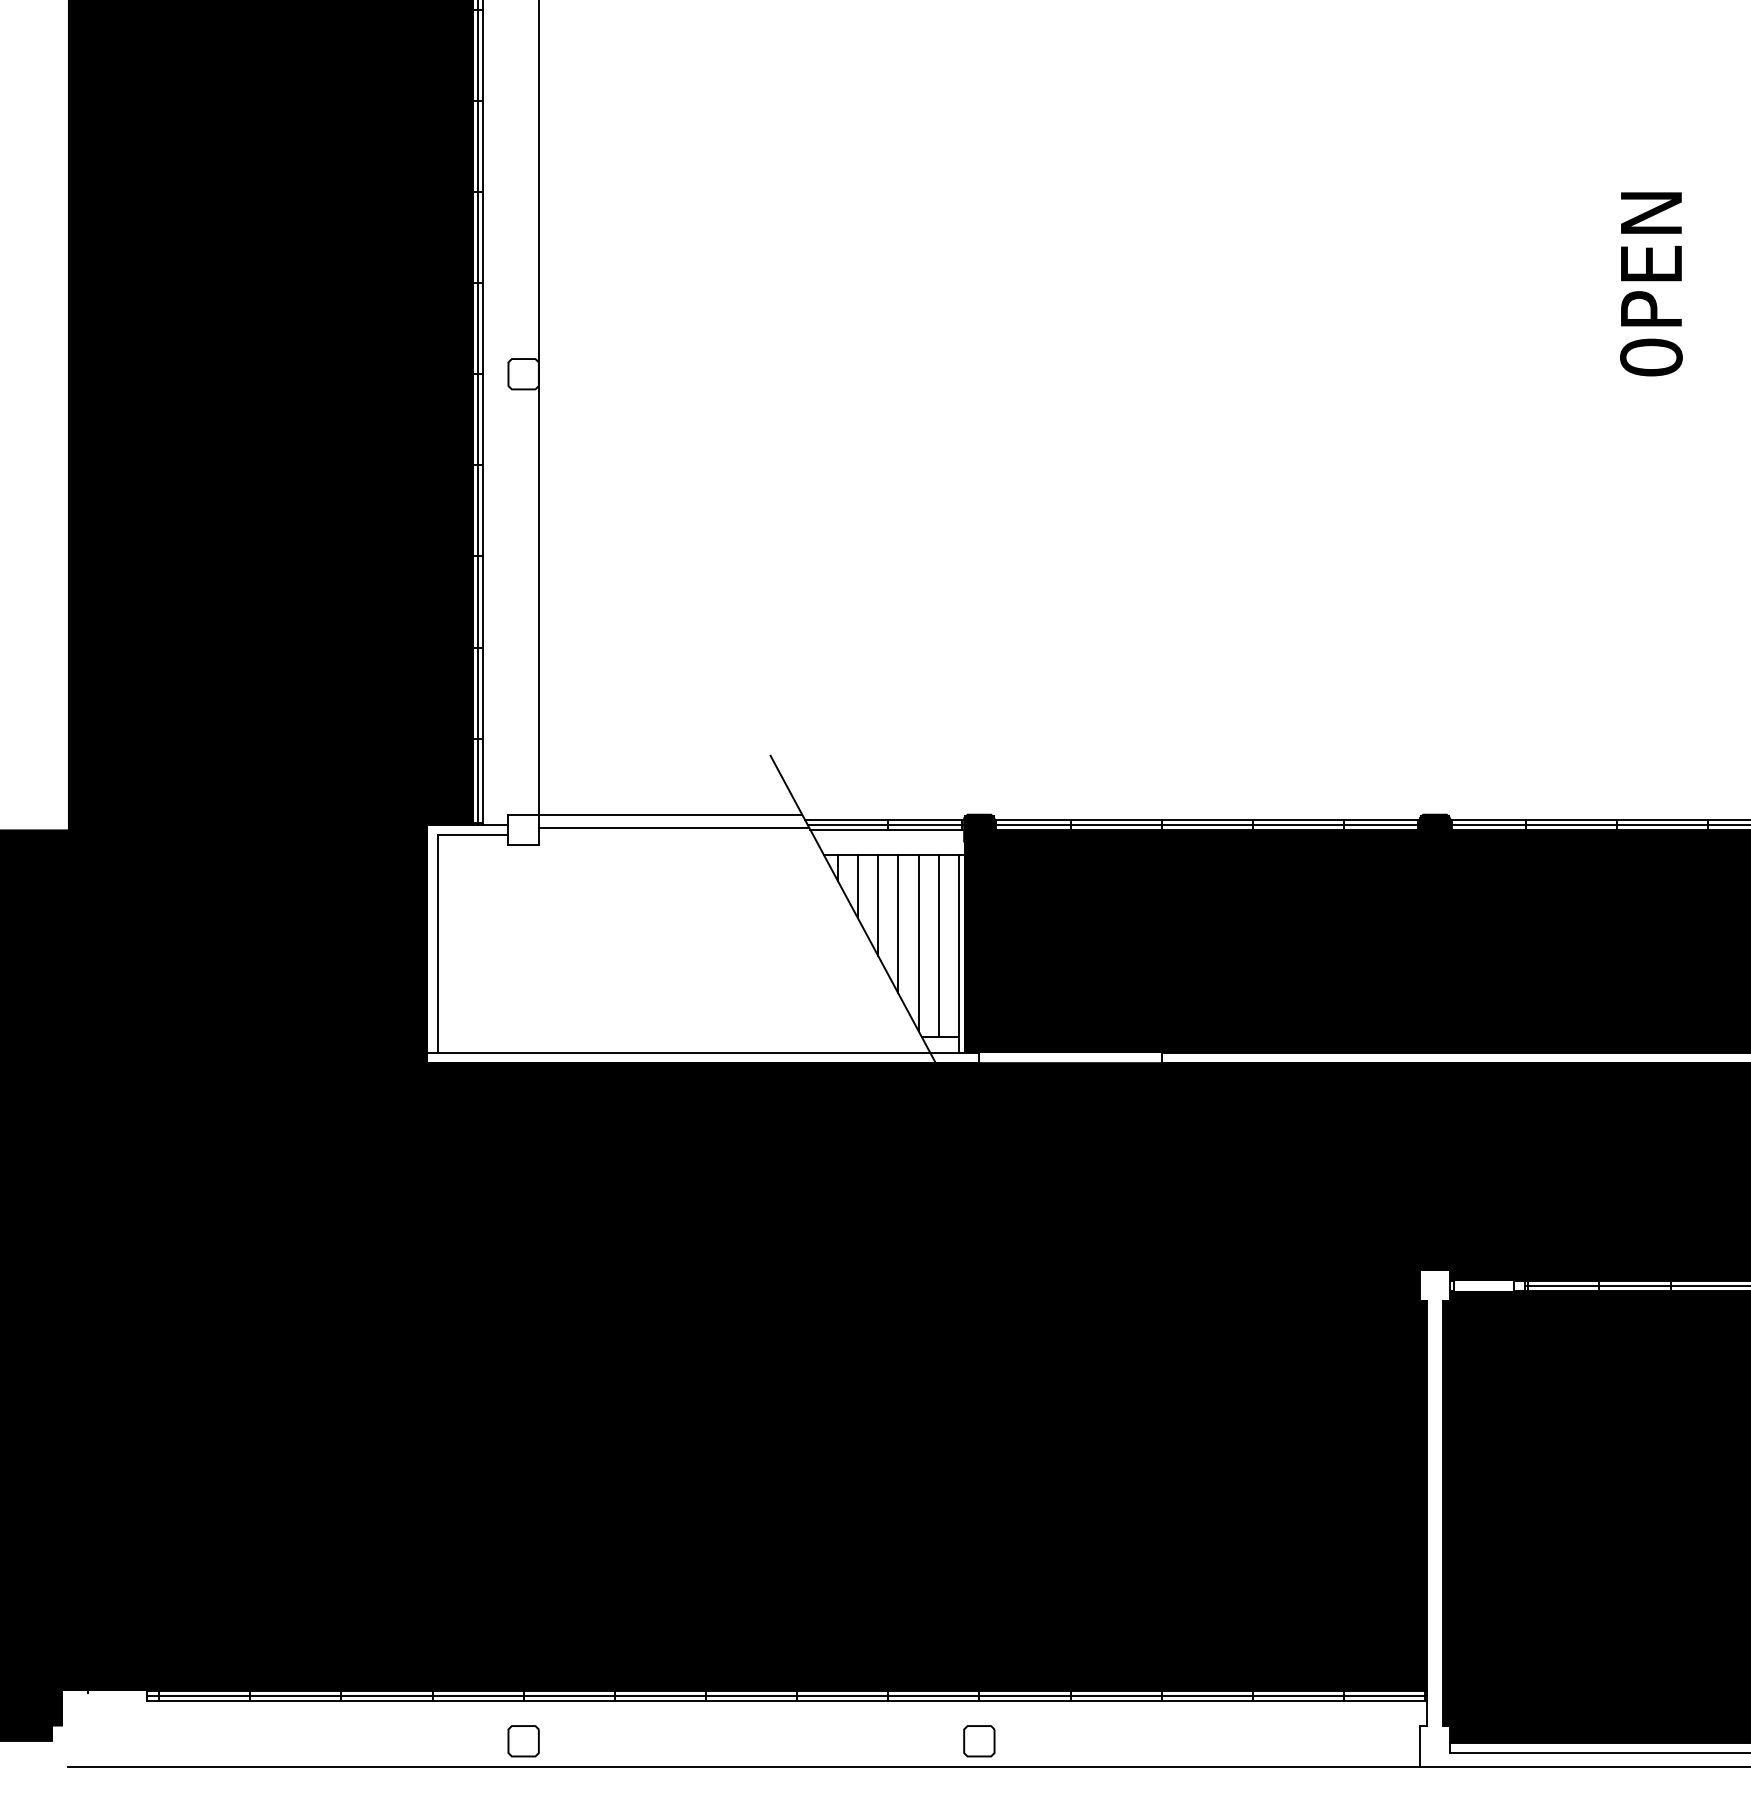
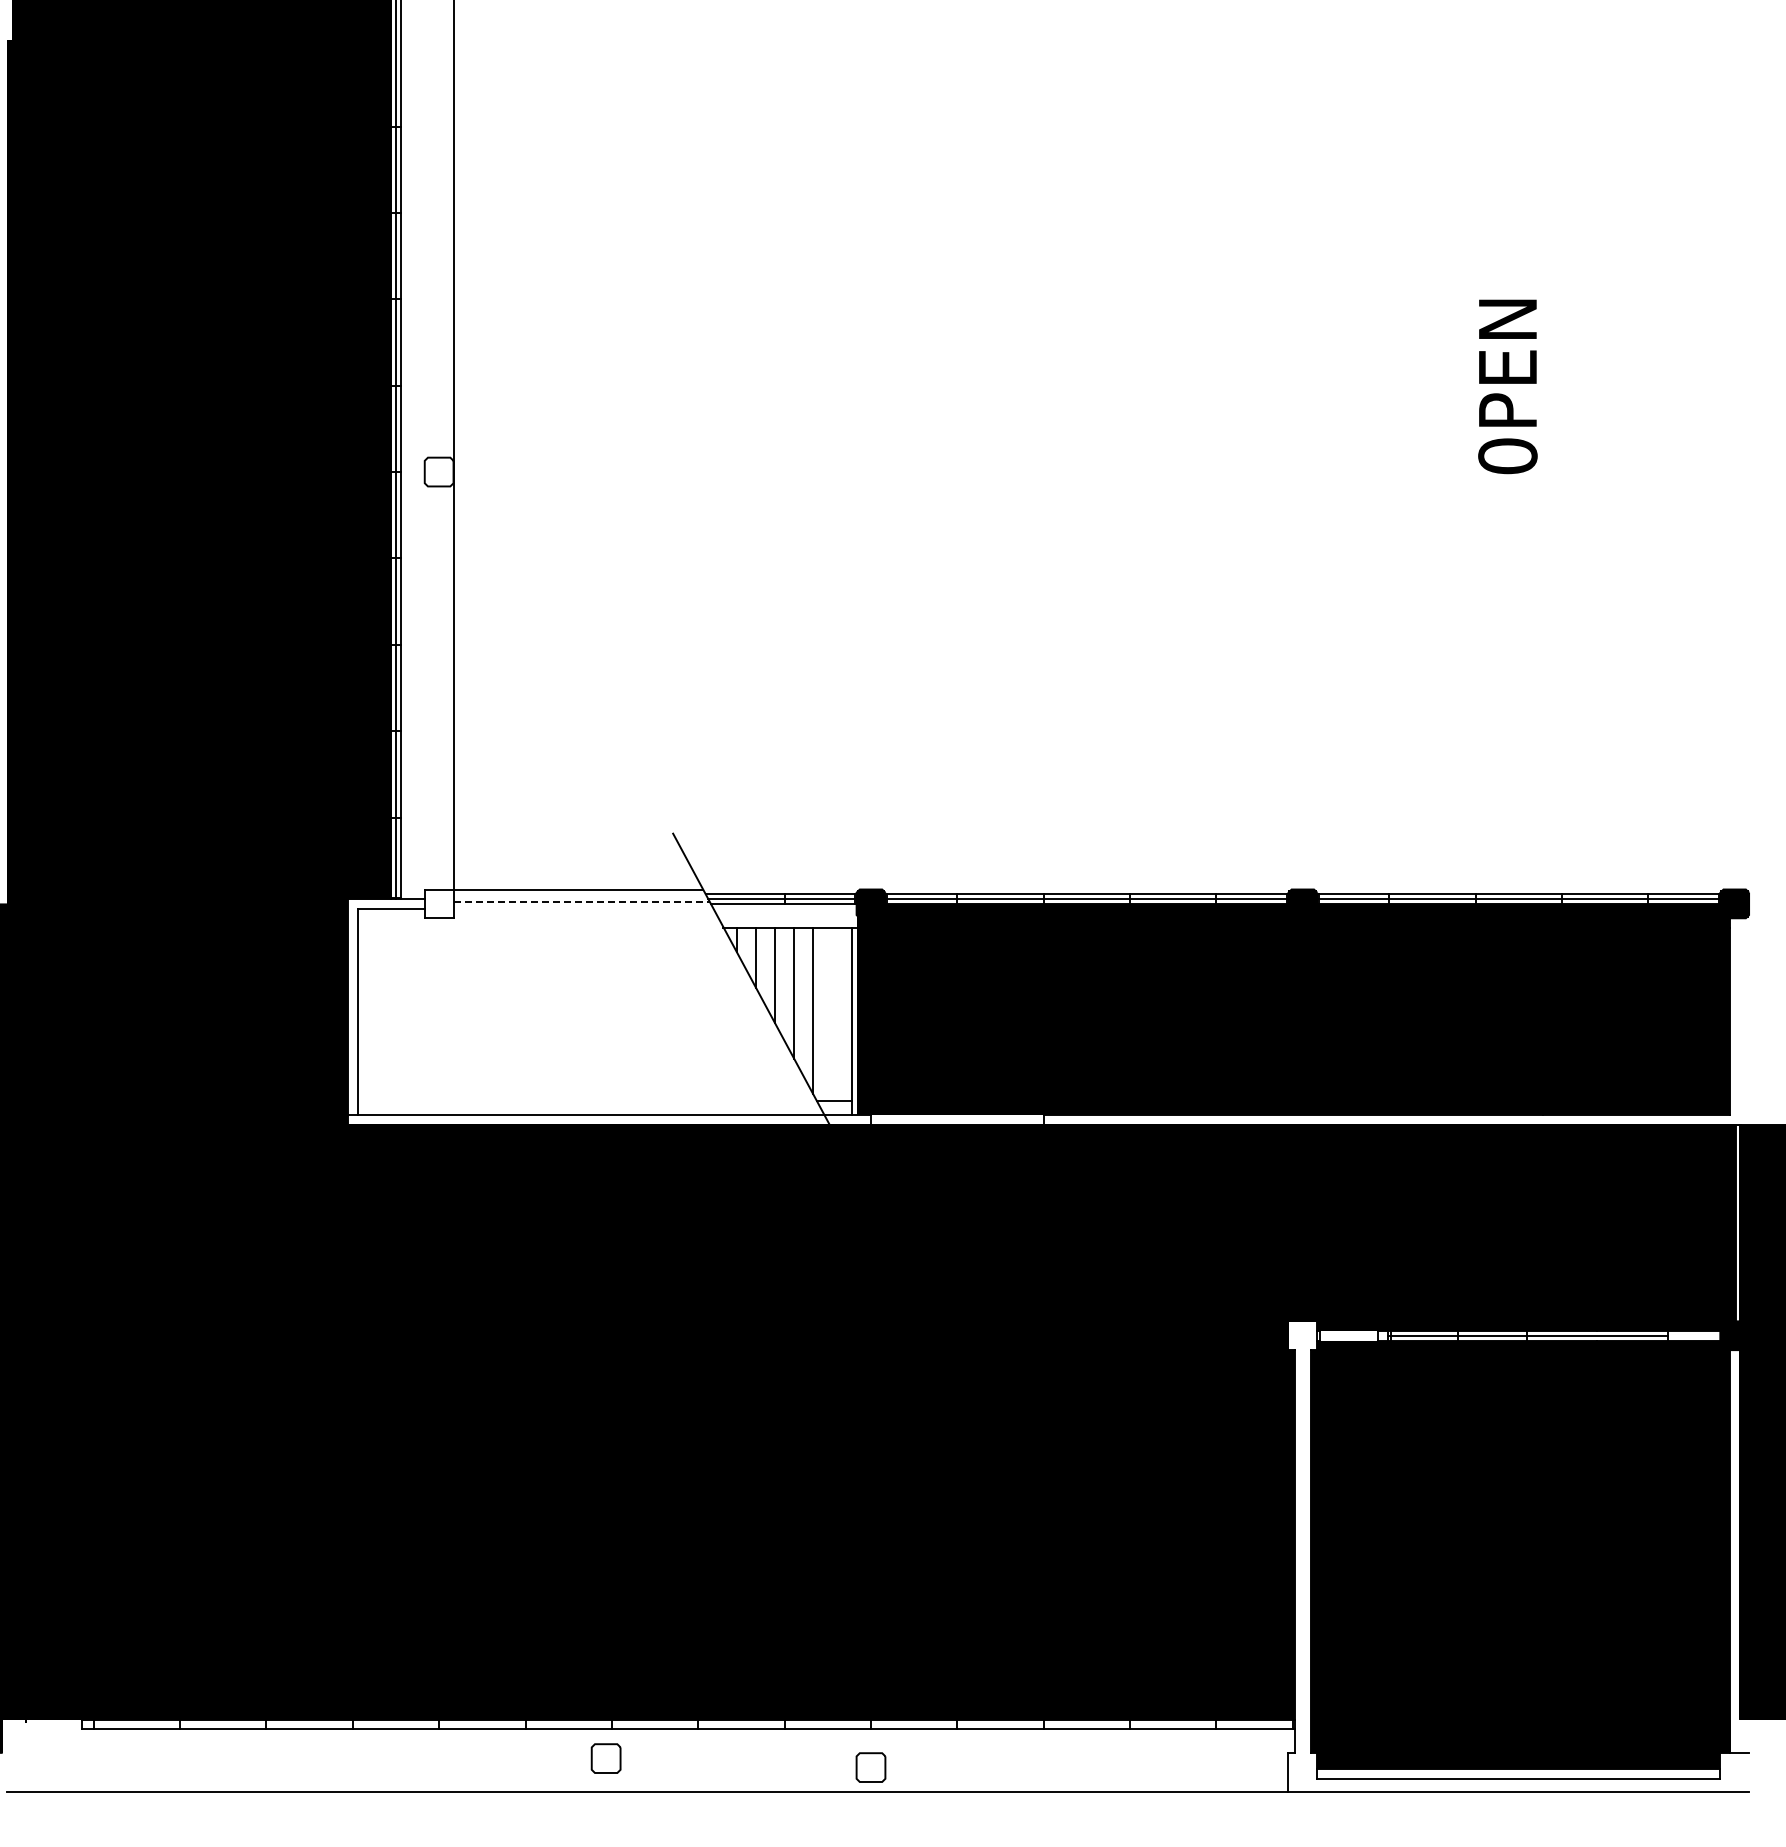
line: (674, 828) -> (582, 902), solid -> dashed
line: (938, 945) -> (832, 1013), removed
line: (786, 1695) -> (688, 1724), removed
part: (522, 1741) -> (605, 1758), moved

